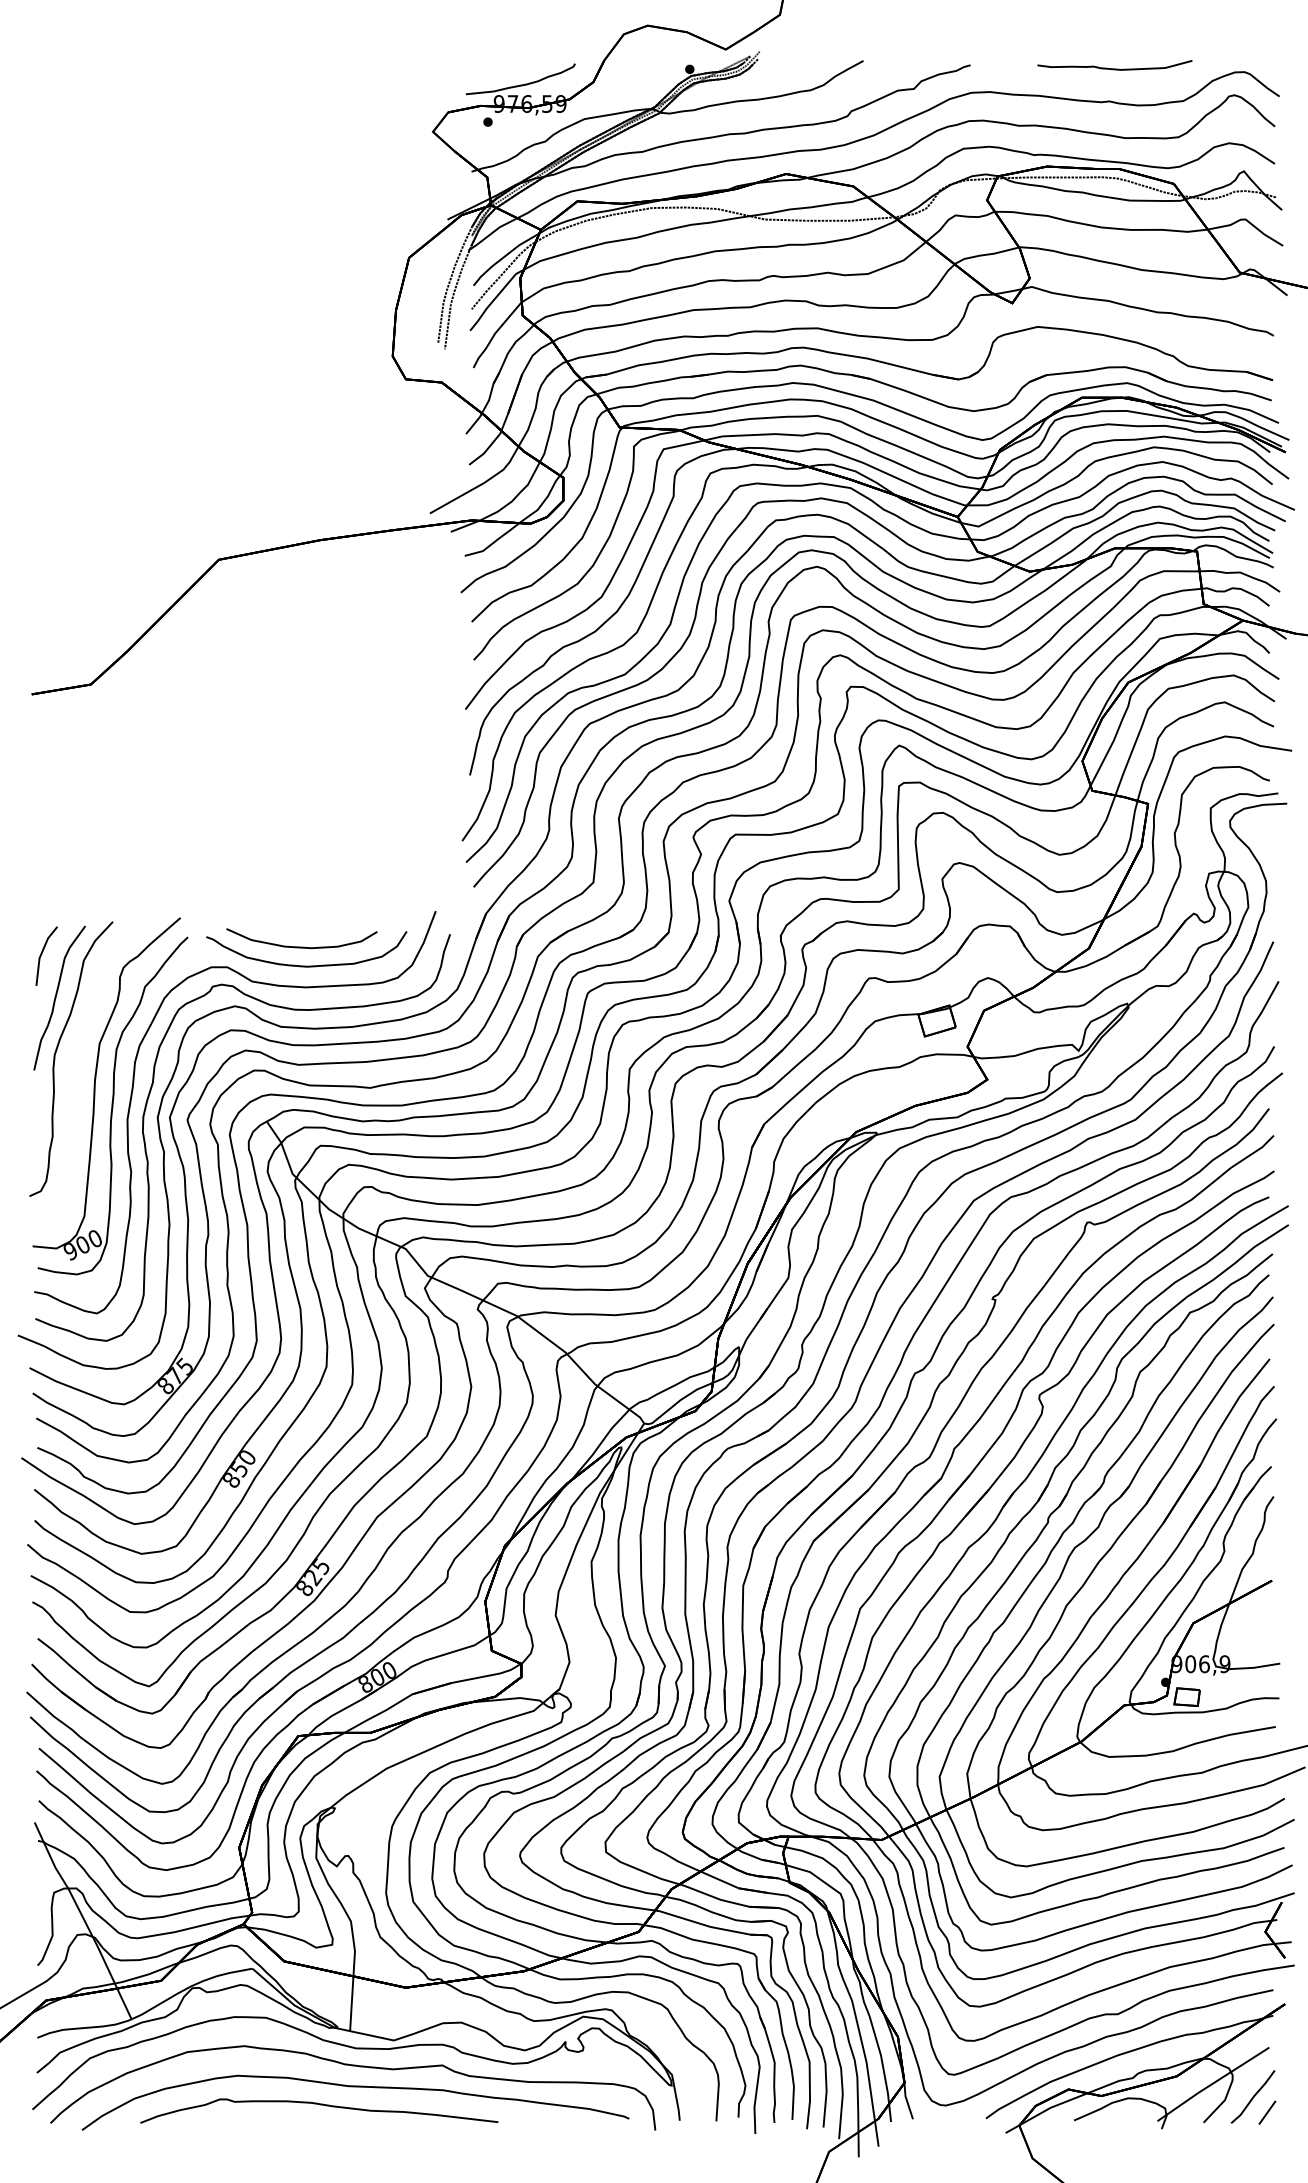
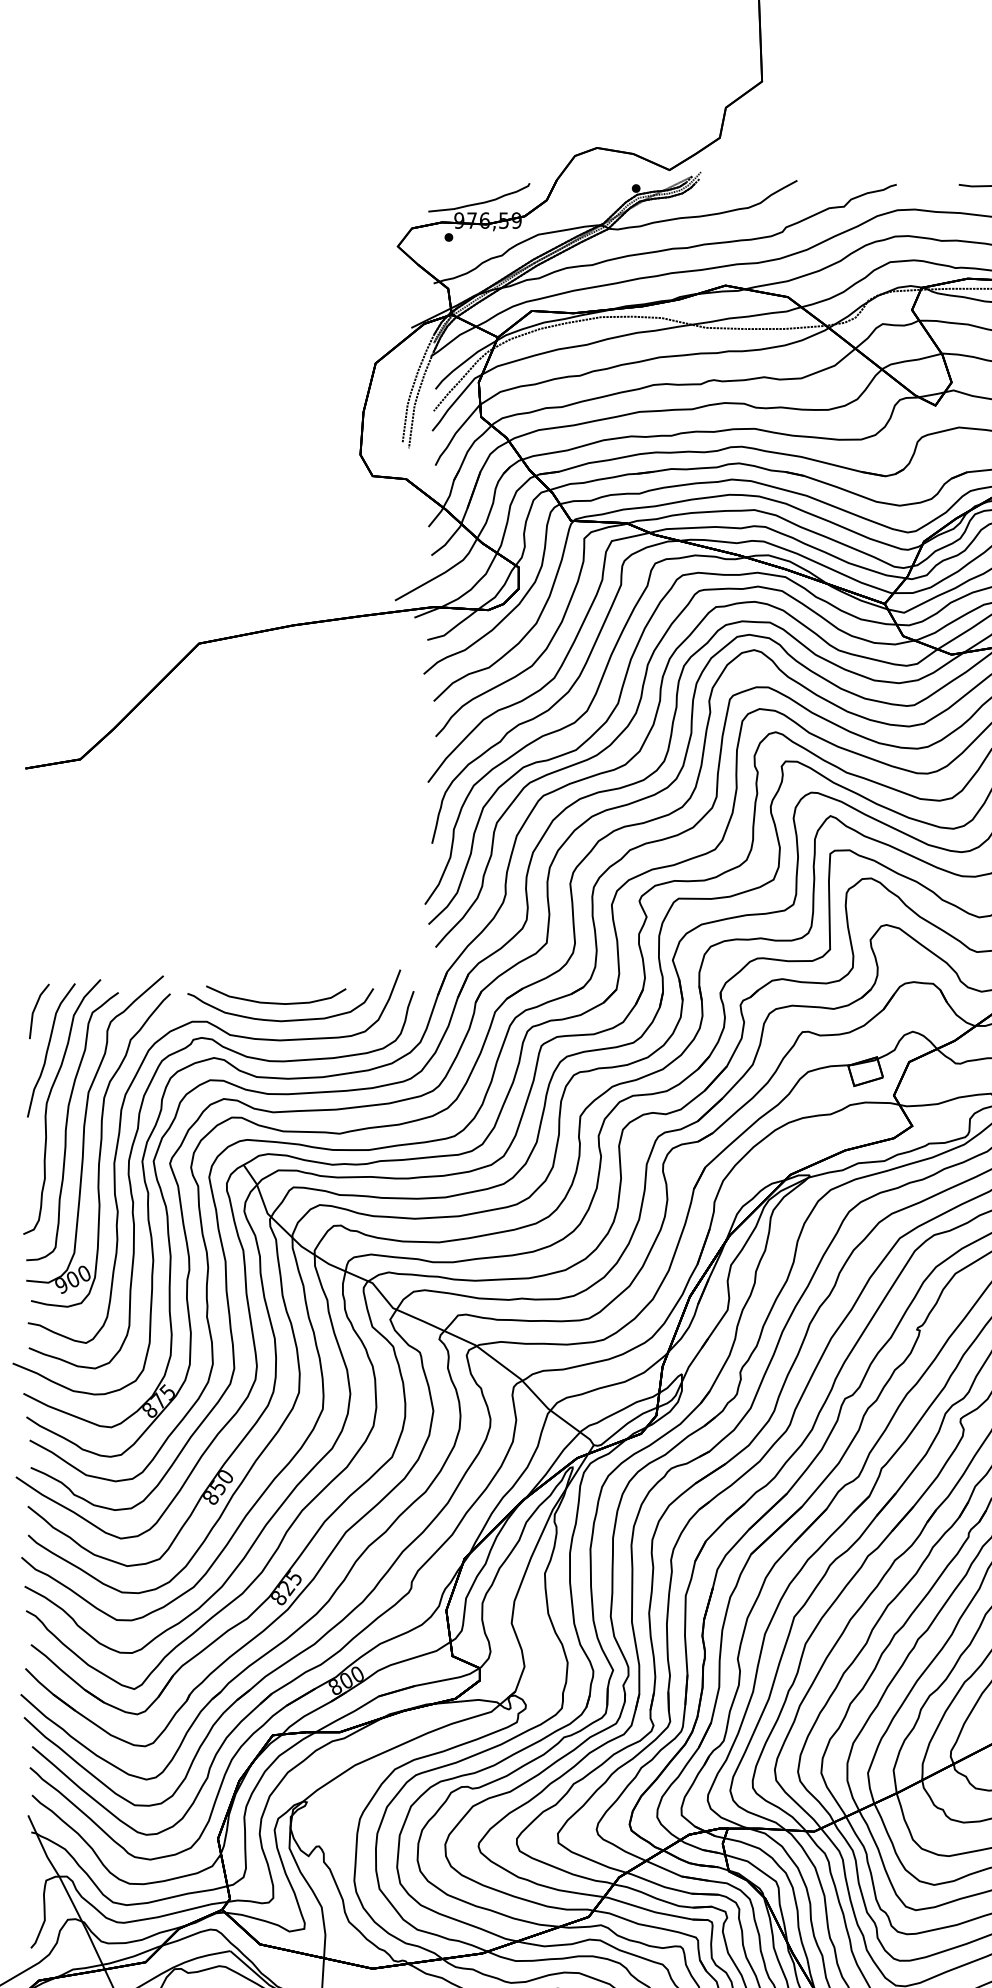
part: (82, 1080) -> (72, 1126), added

